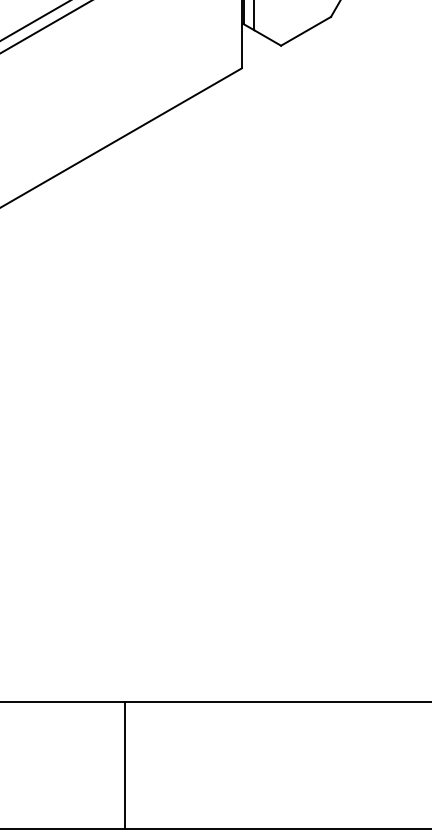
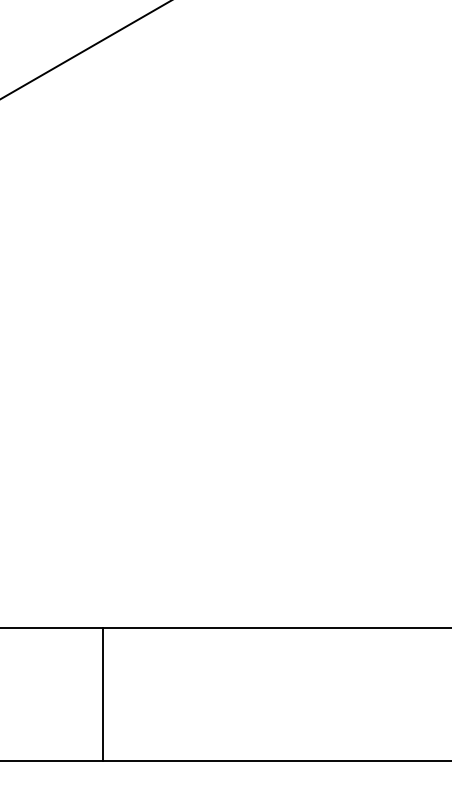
line: (125, 765) -> (102, 694), moved

